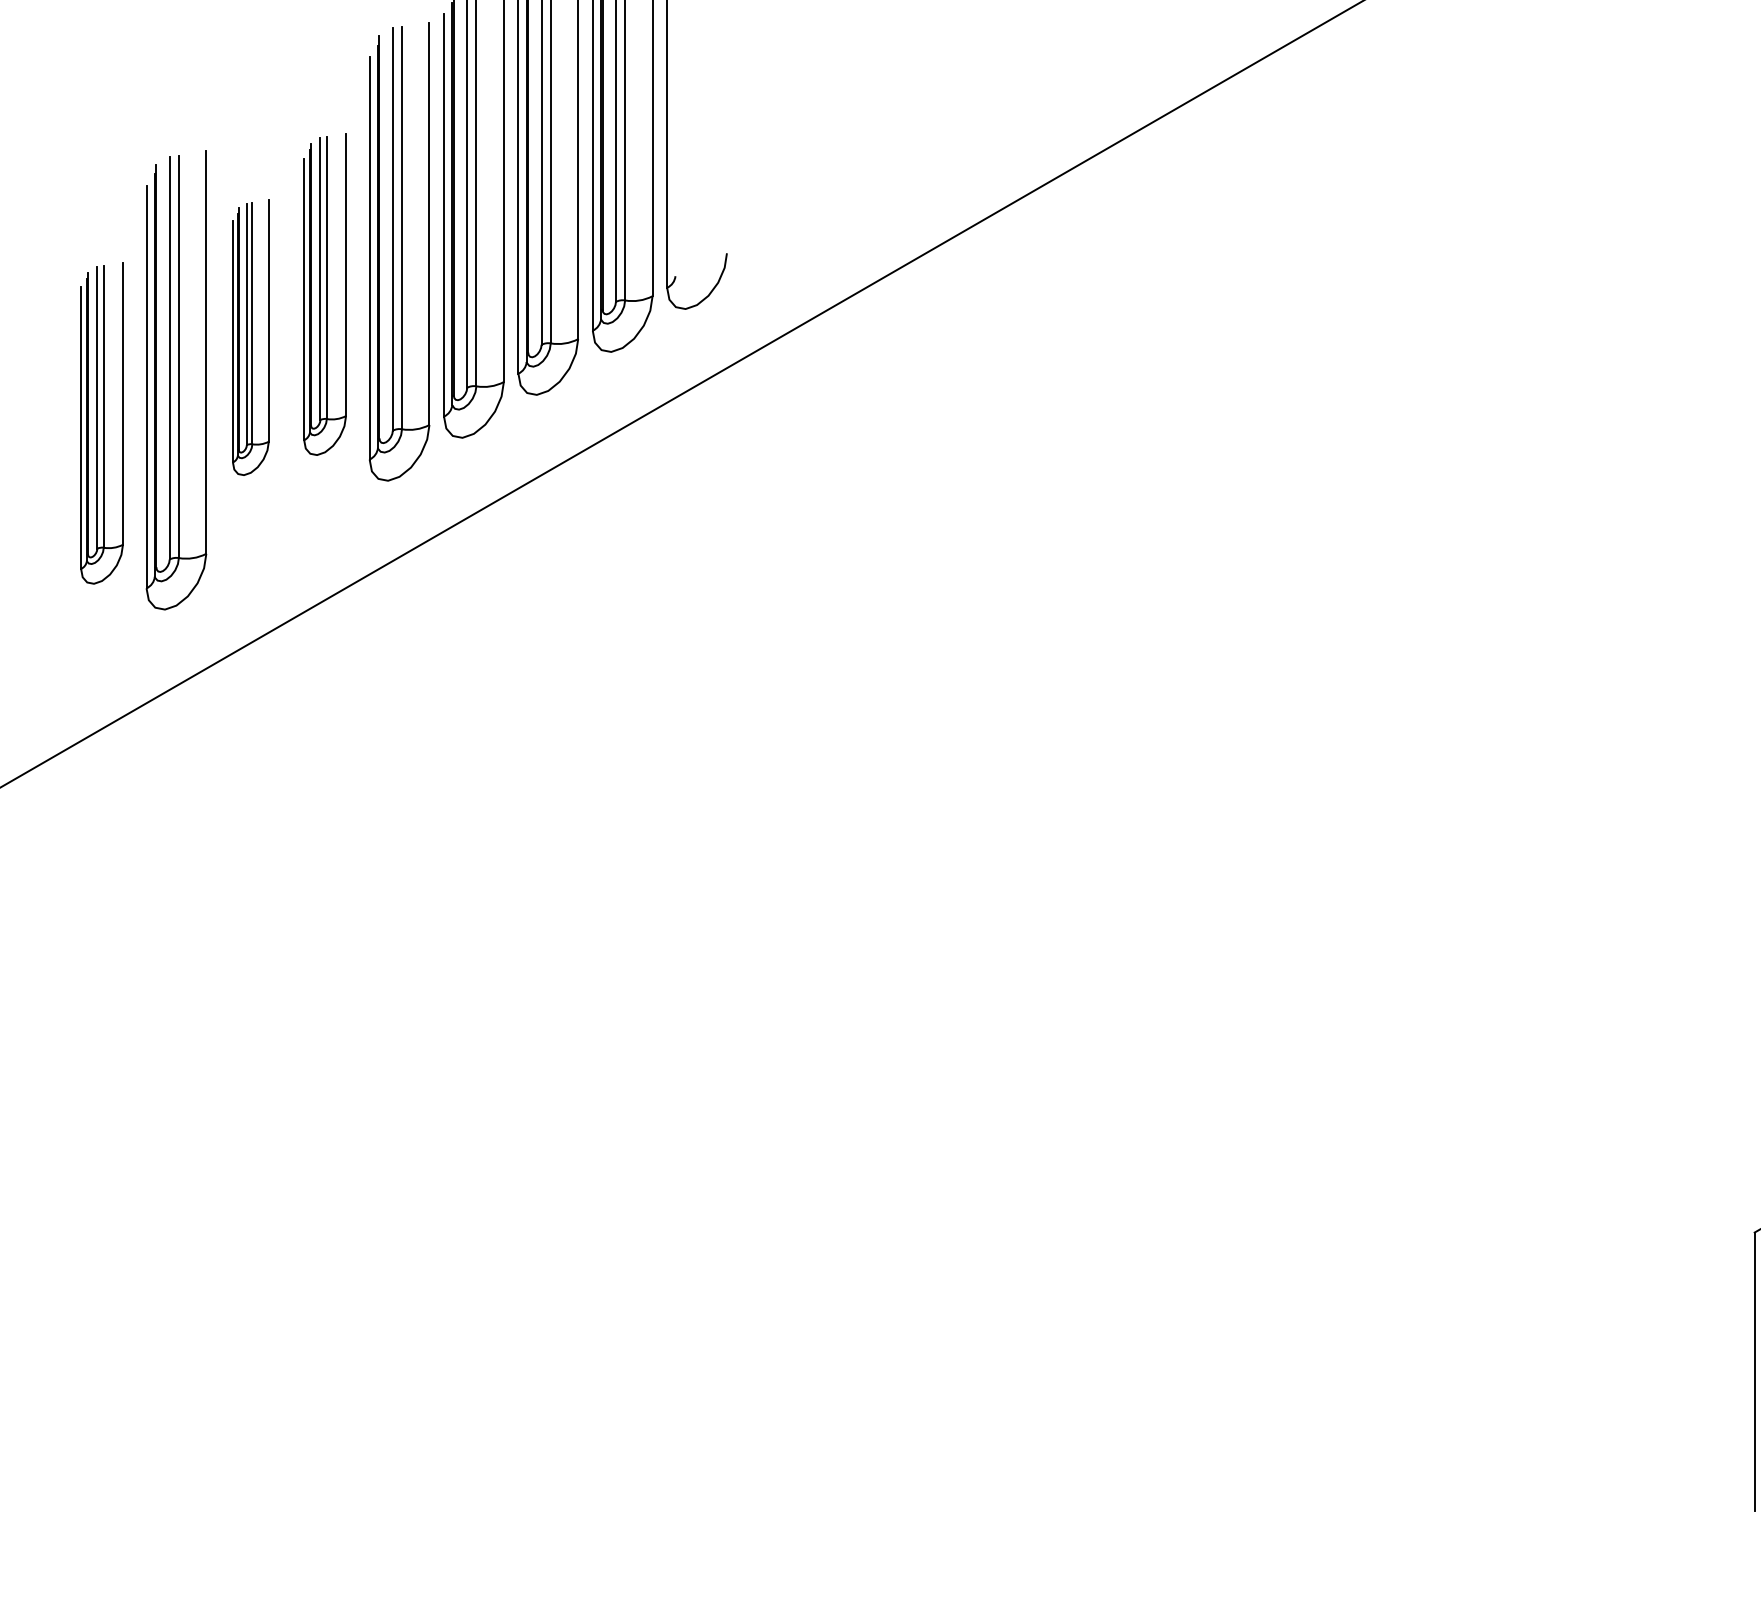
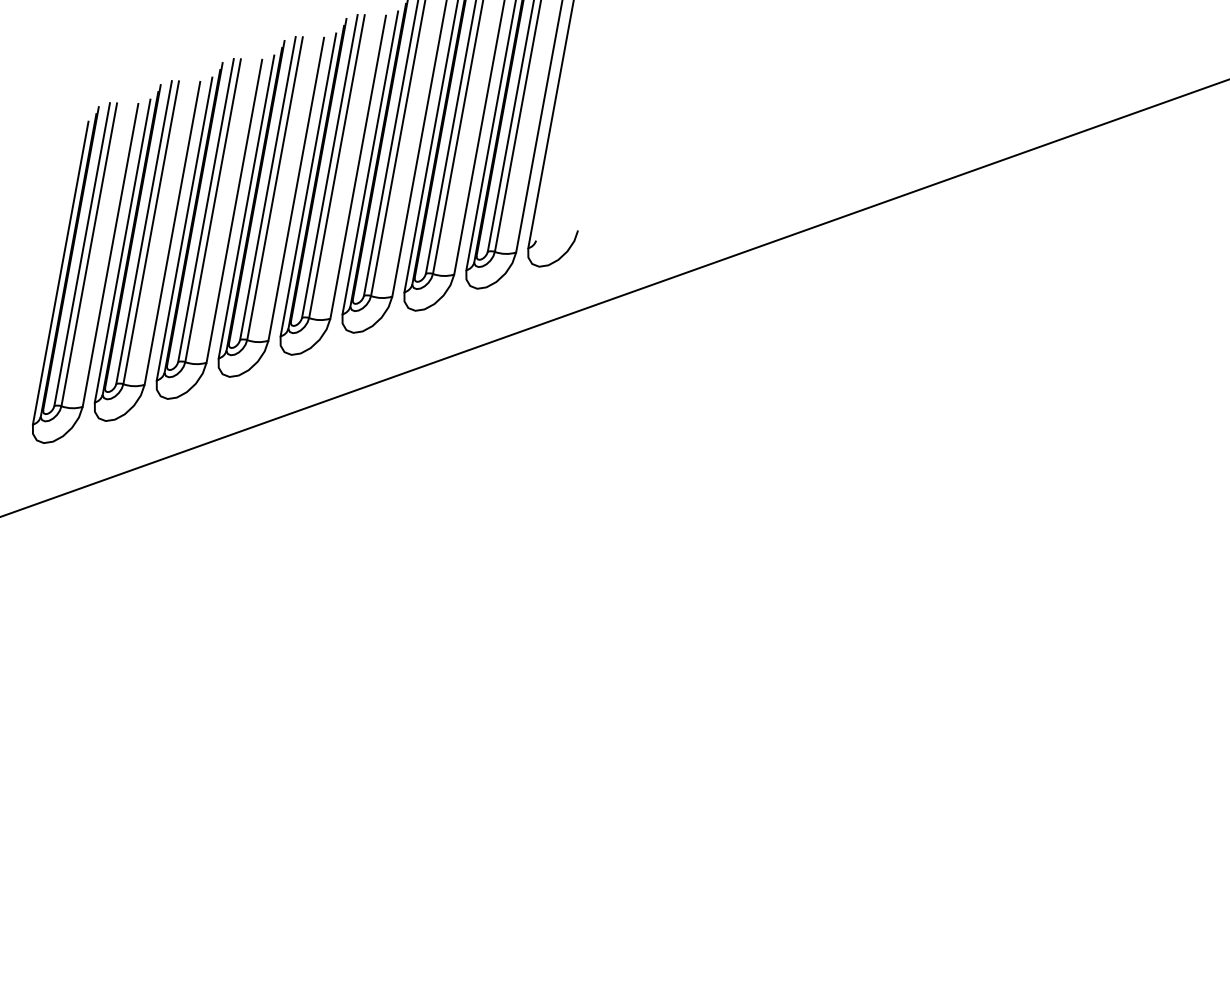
part: (324, 294) -> (269, 205), size x1.43
part: (250, 337) -> (207, 228), size x1.67
part: (101, 423) -> (83, 272), size x1.43

